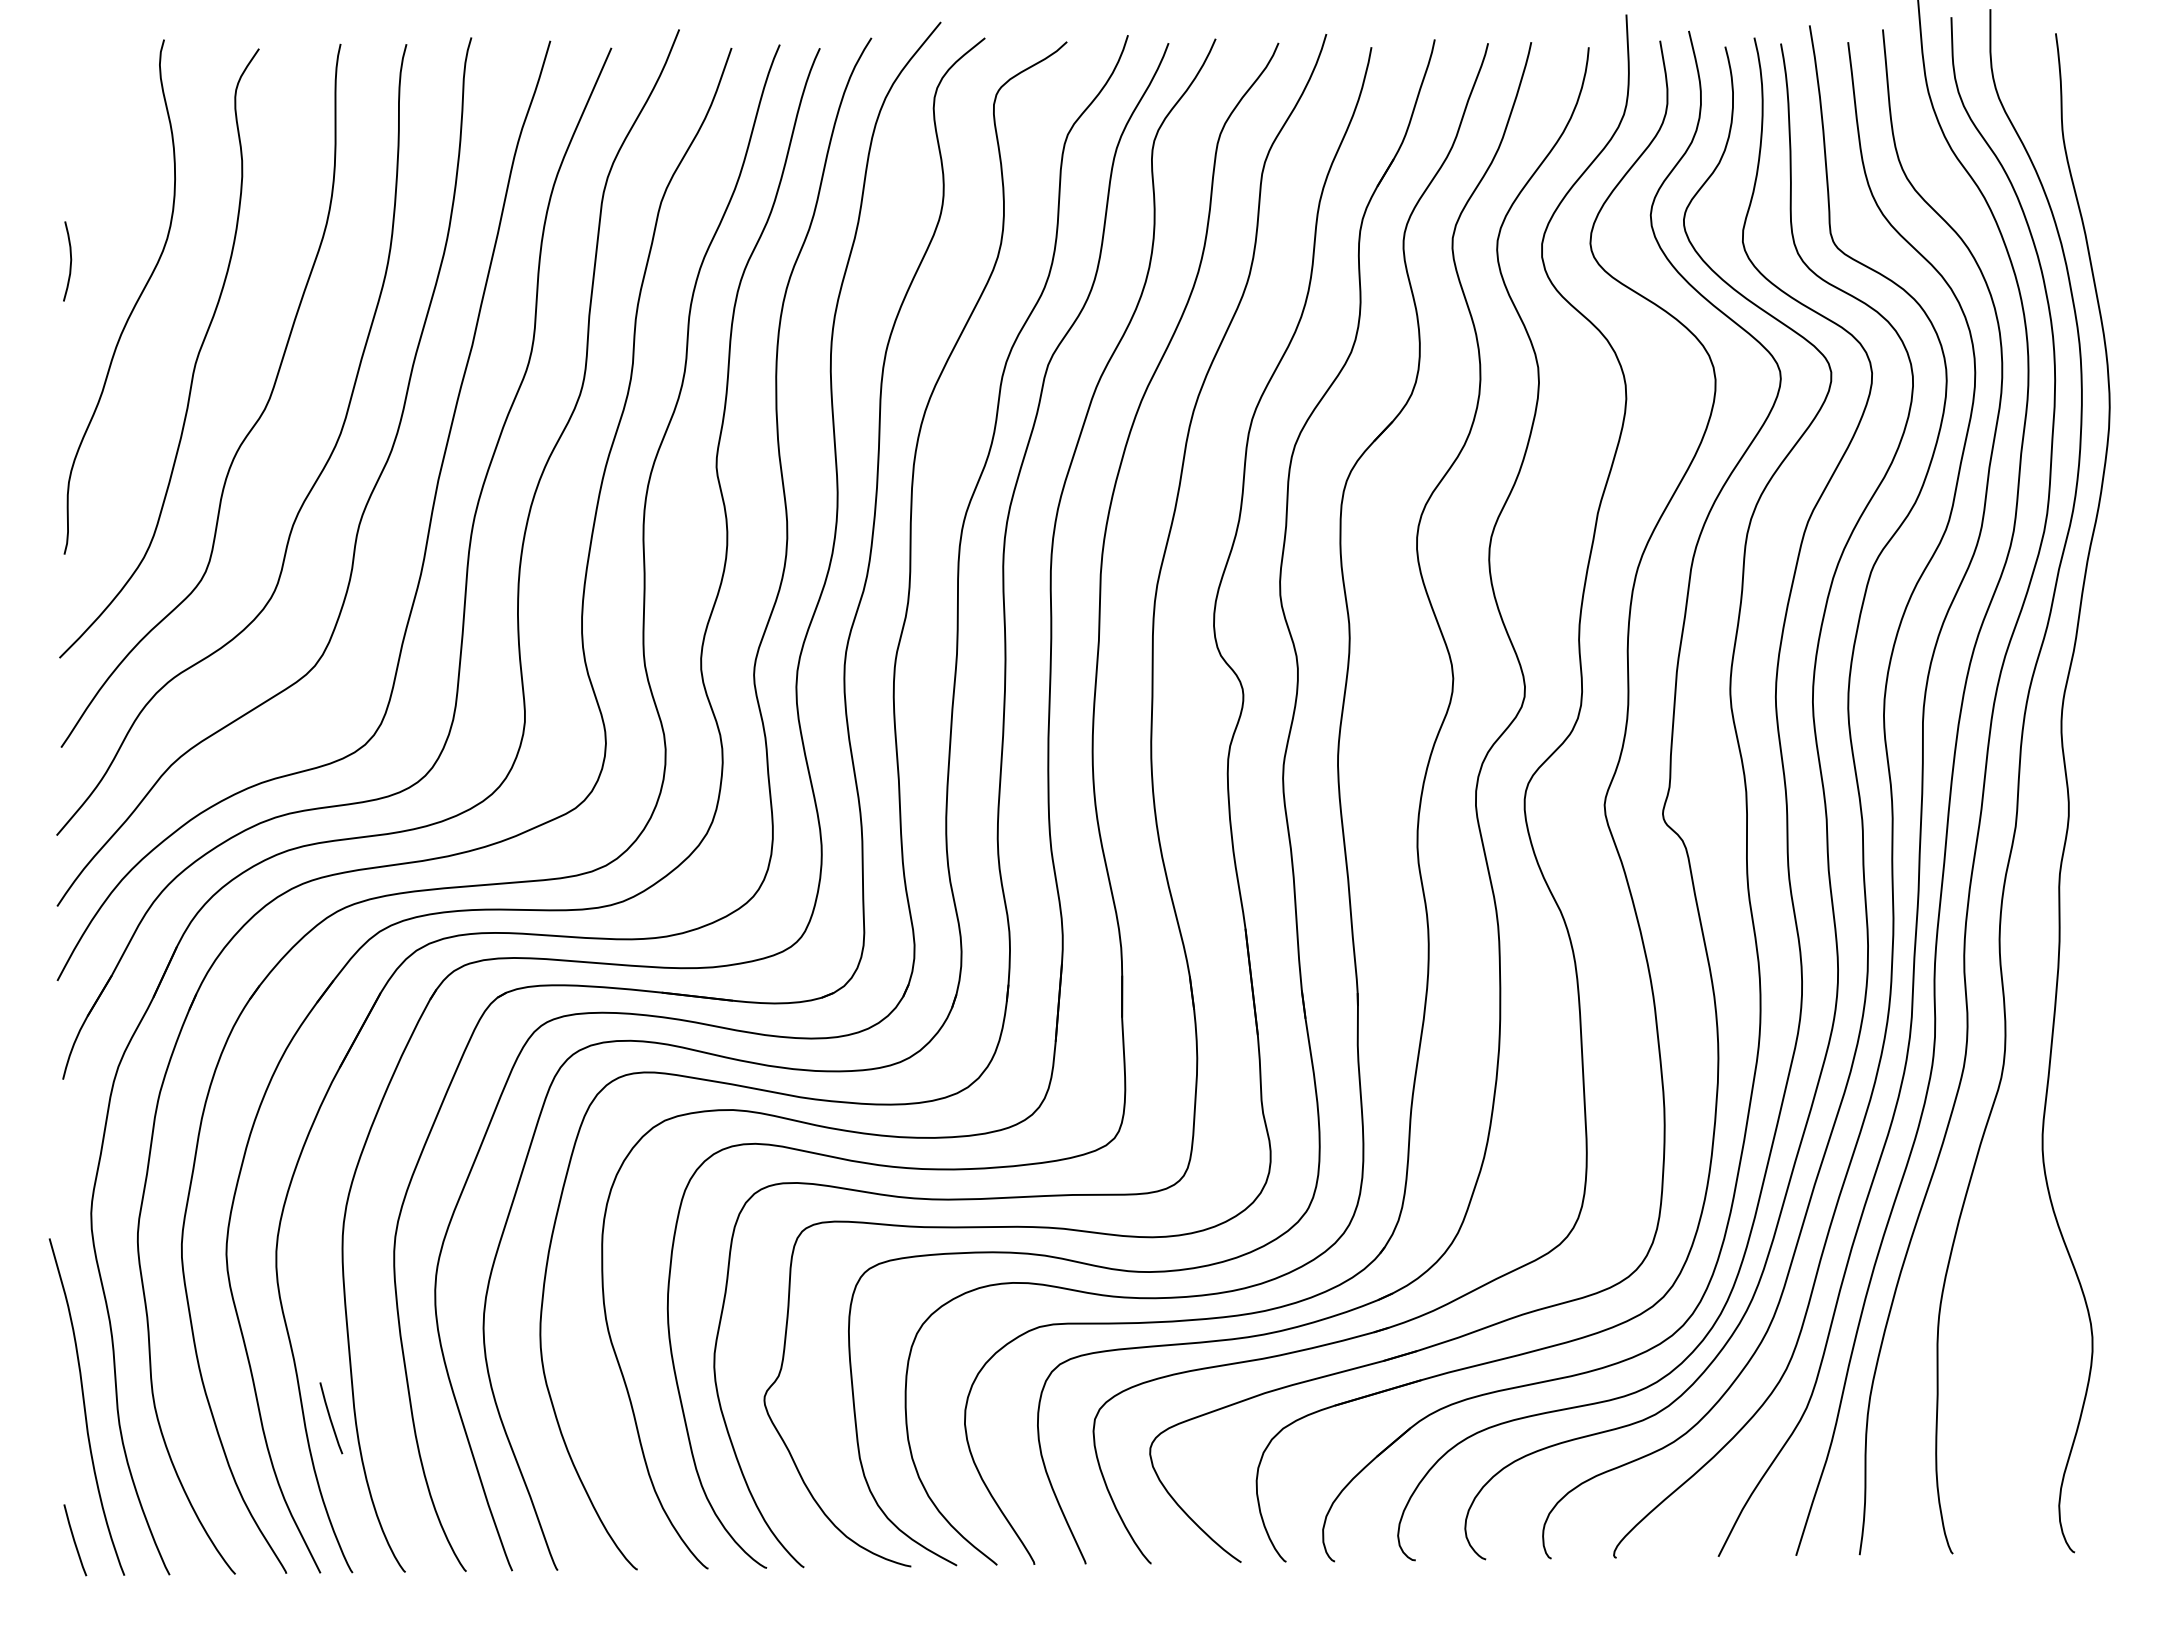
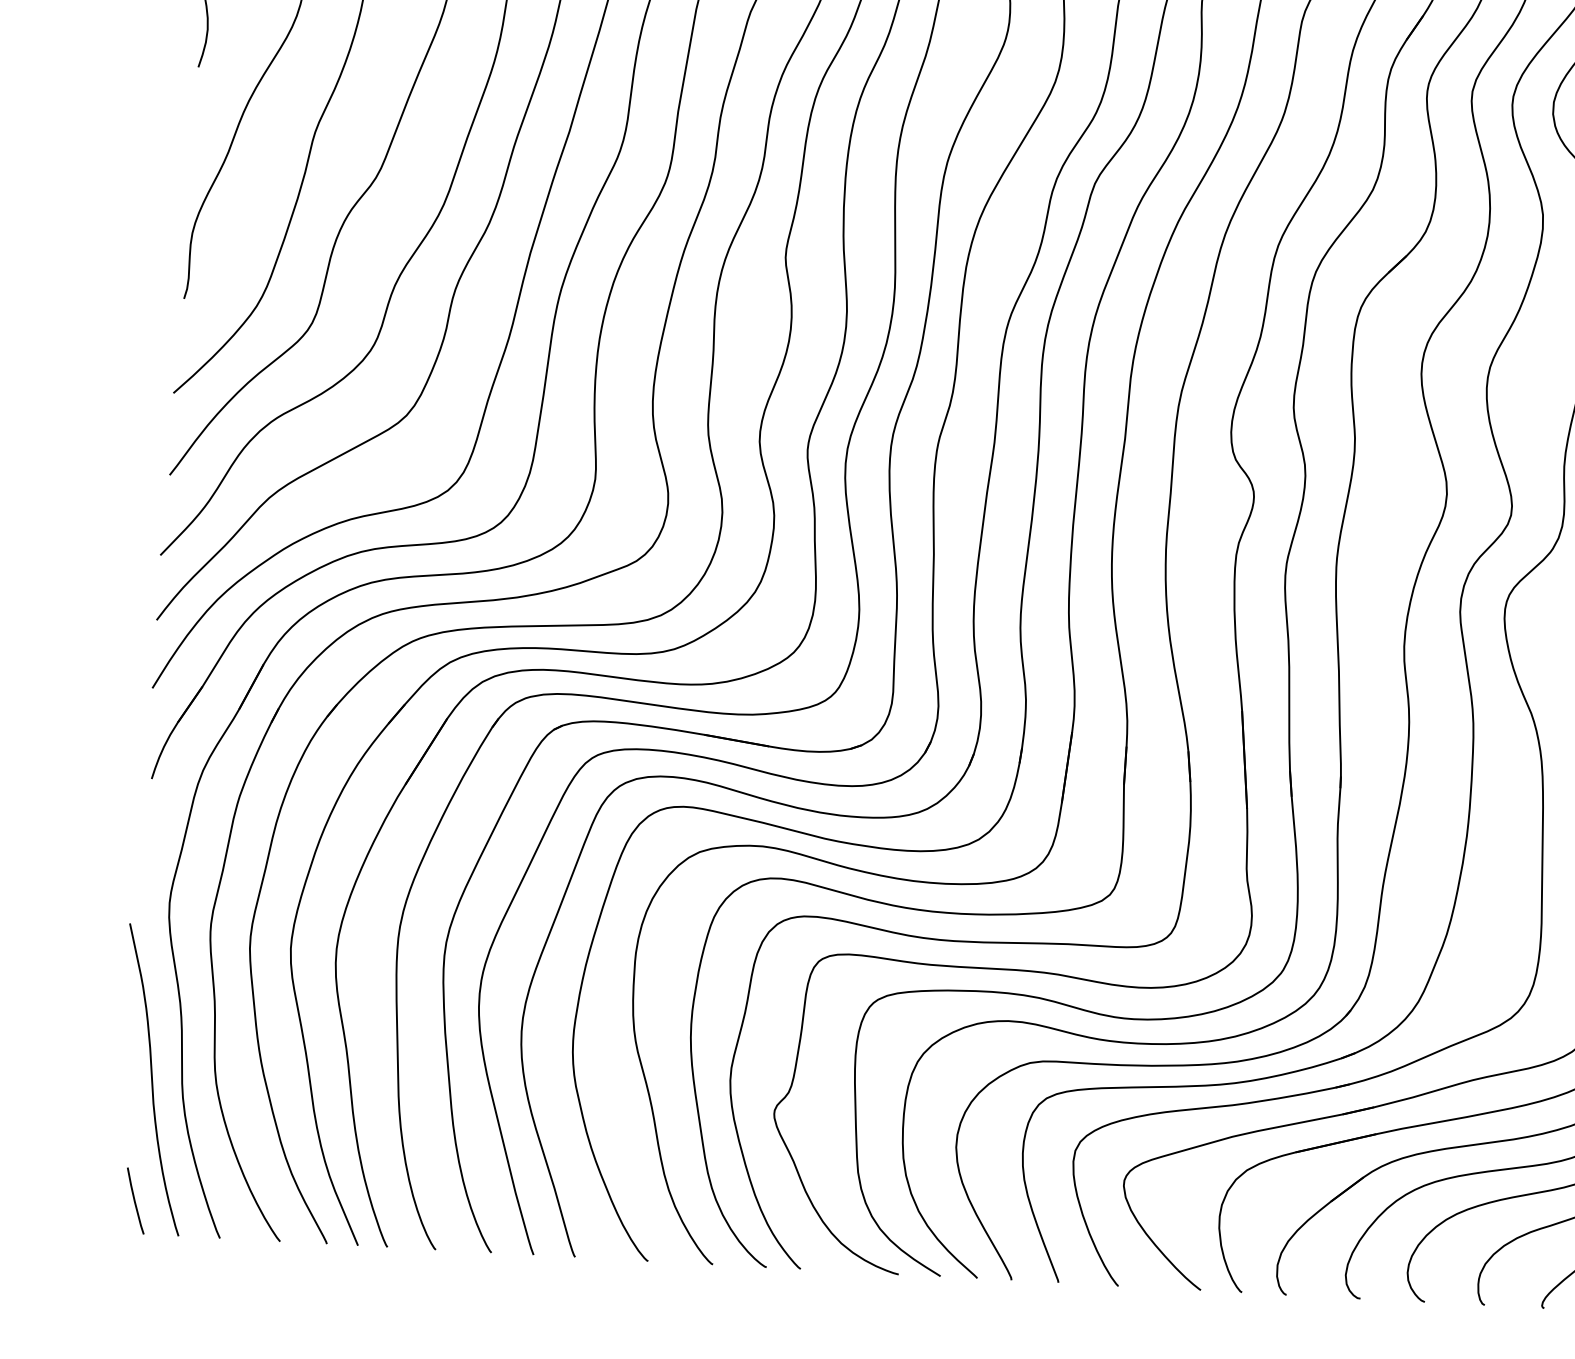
line: (331, 1418) -> (377, 1104), removed

